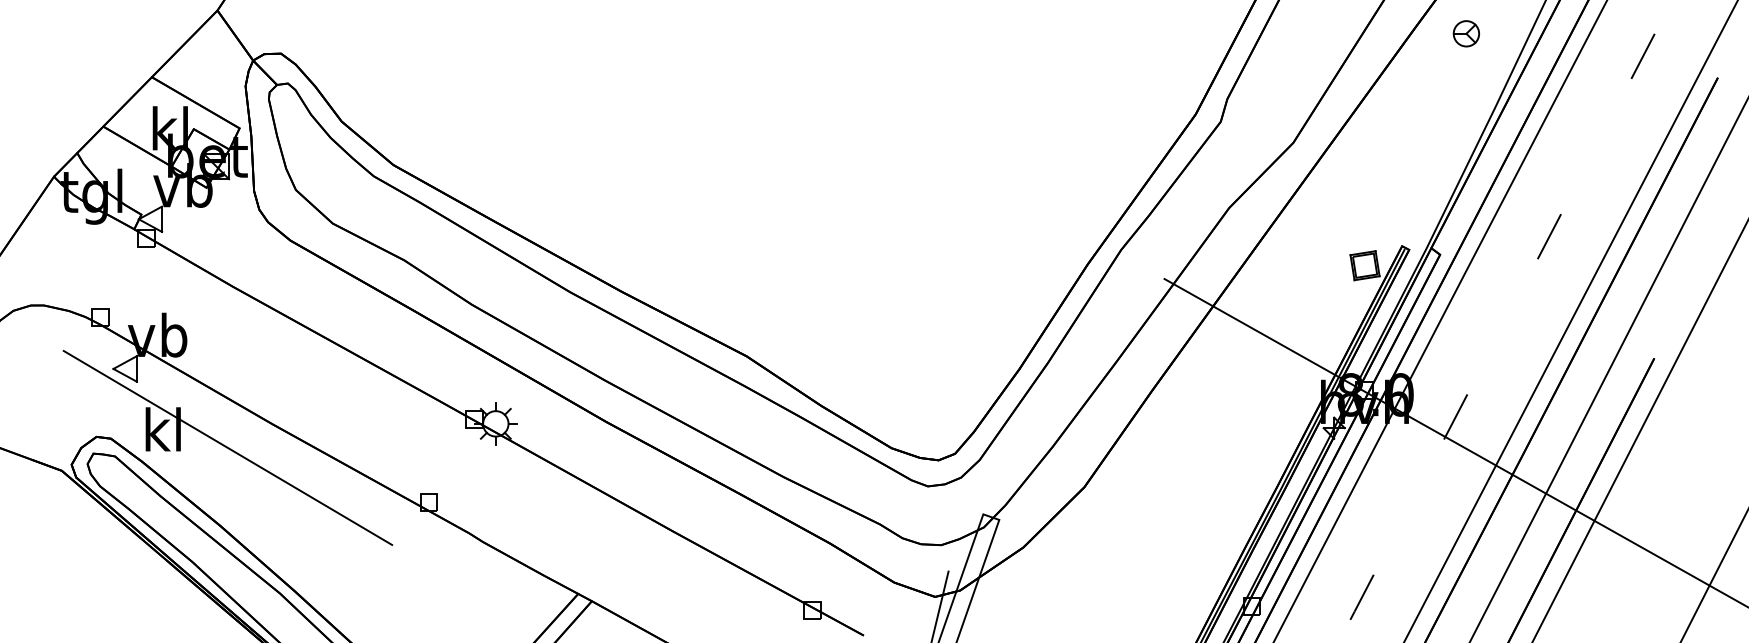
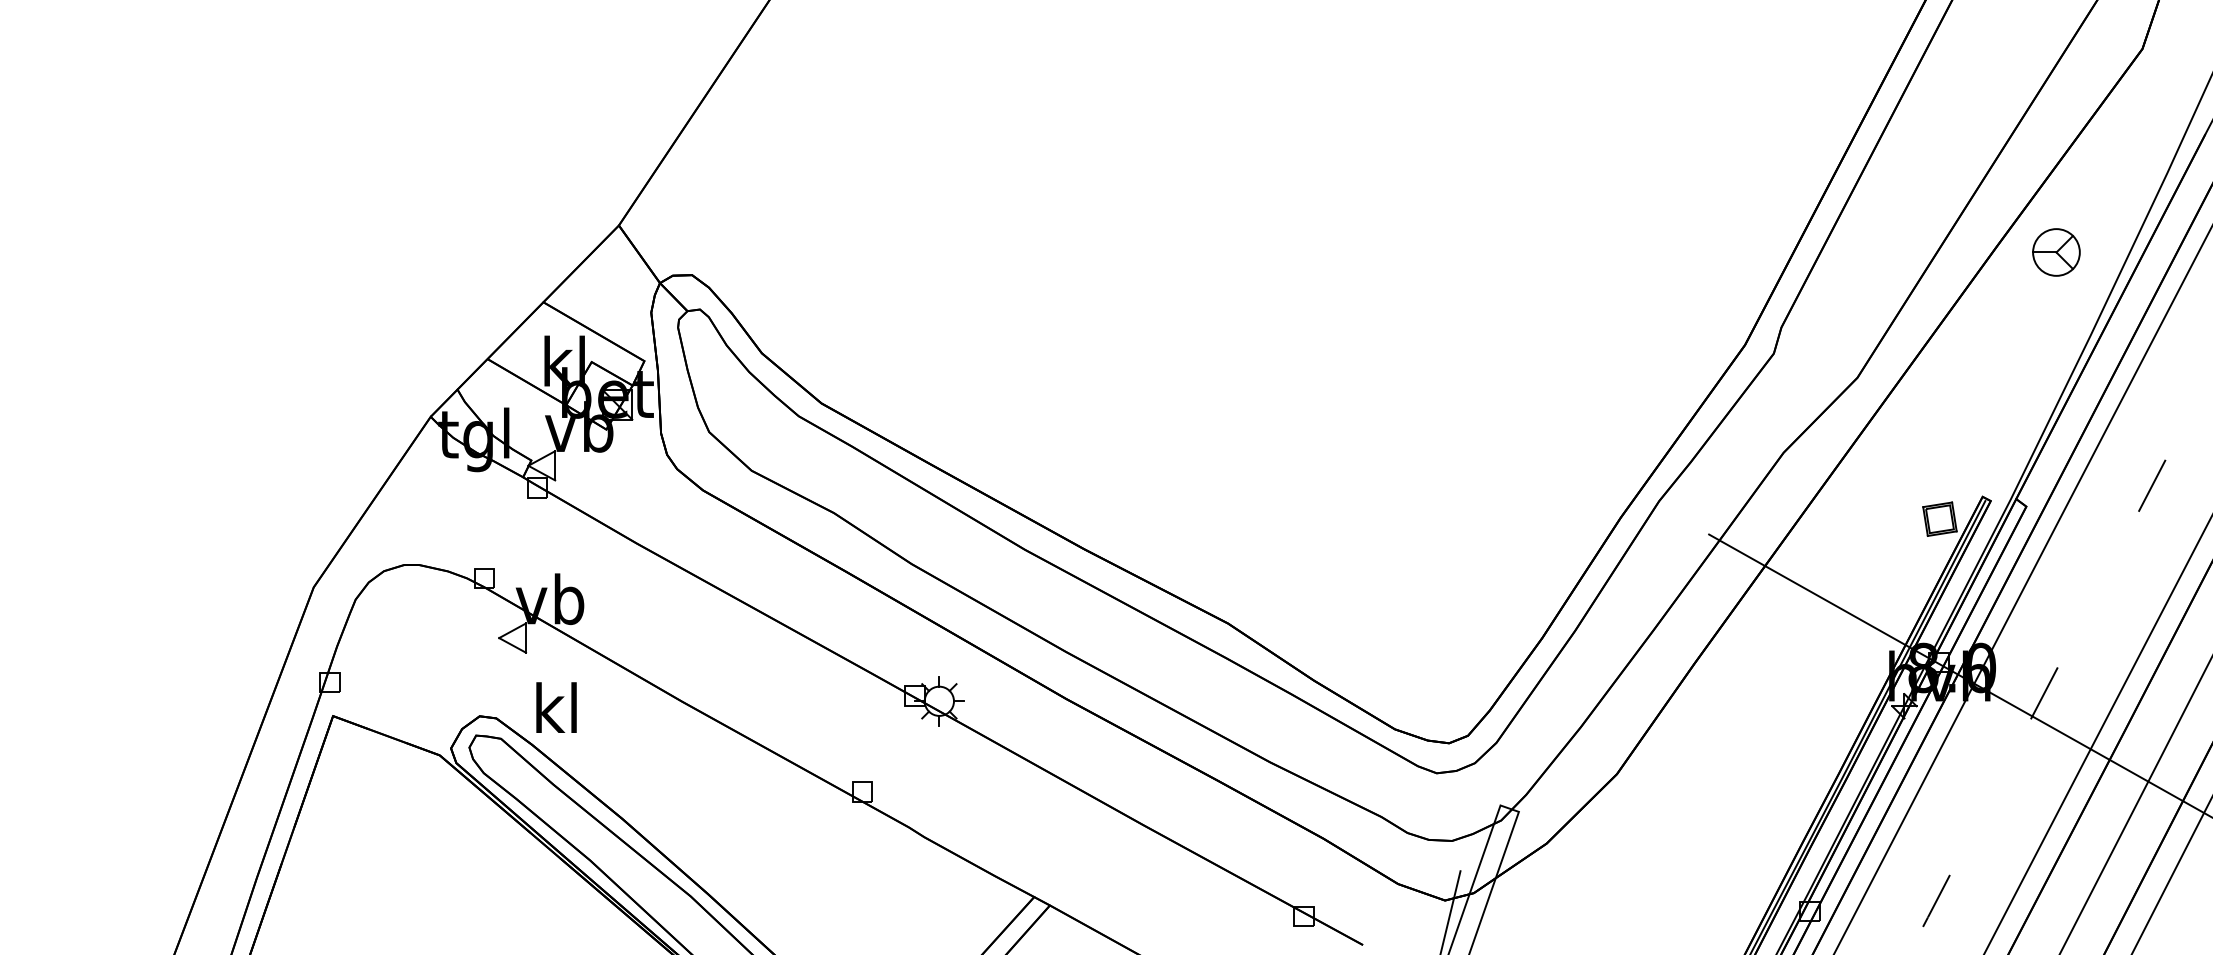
part: (1466, 33) -> (2056, 251), size x1.6
line: (227, 447) -> (630, 728), removed

